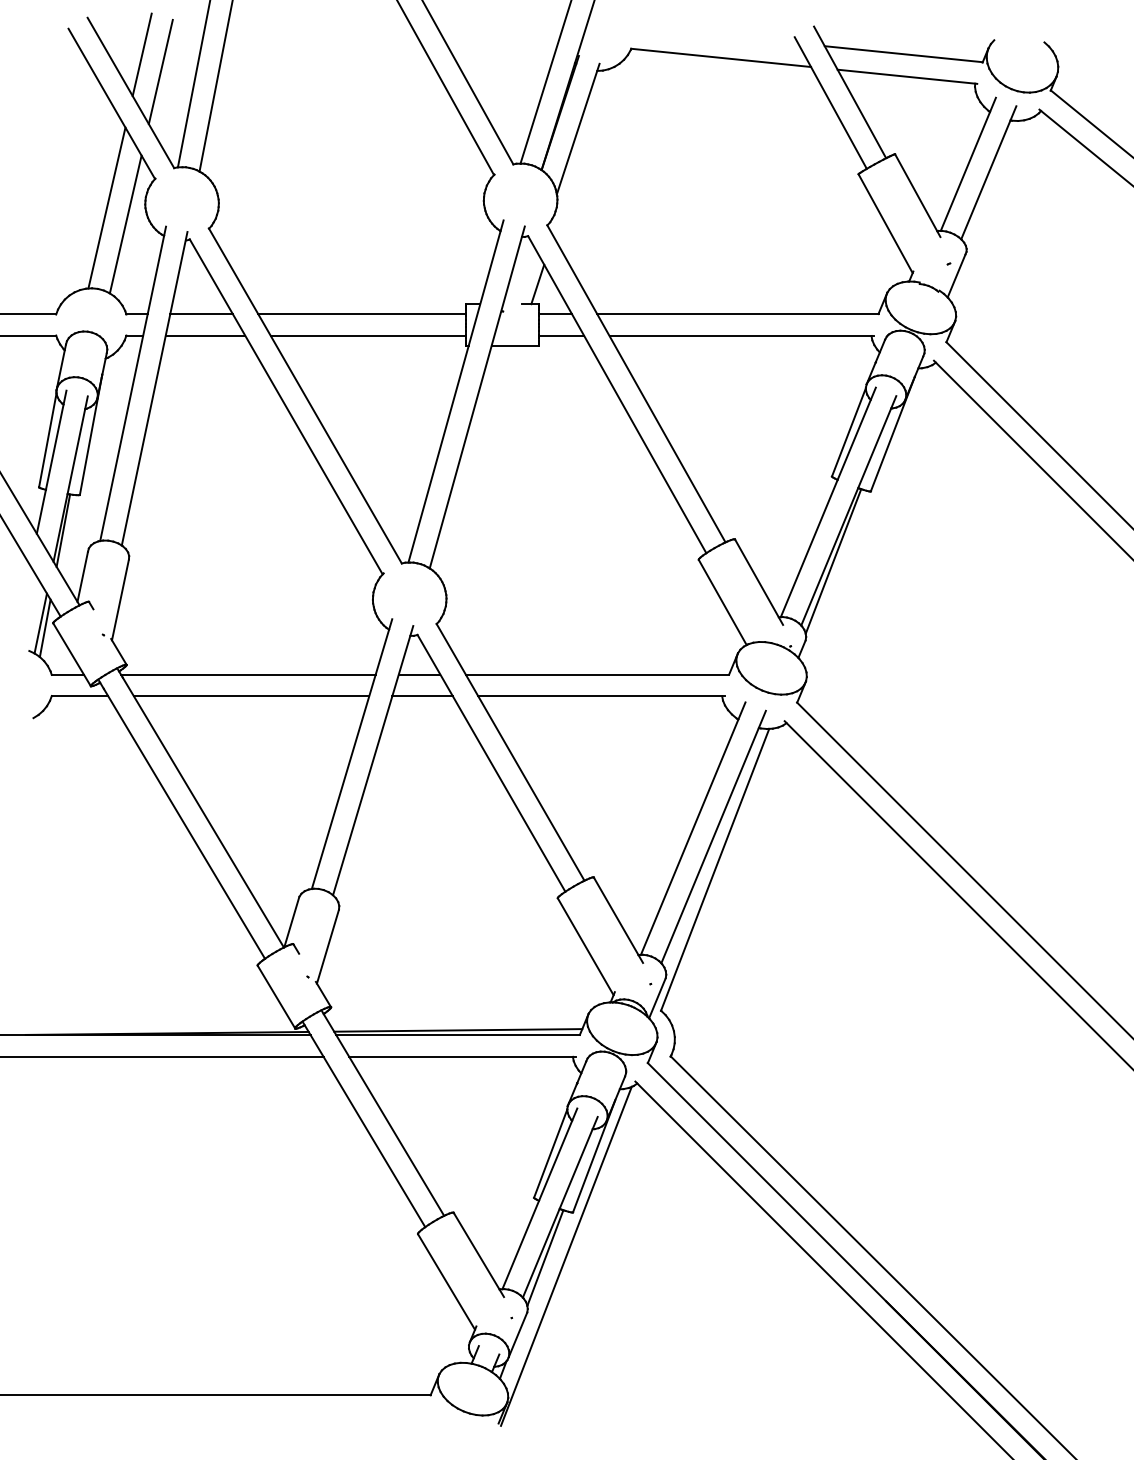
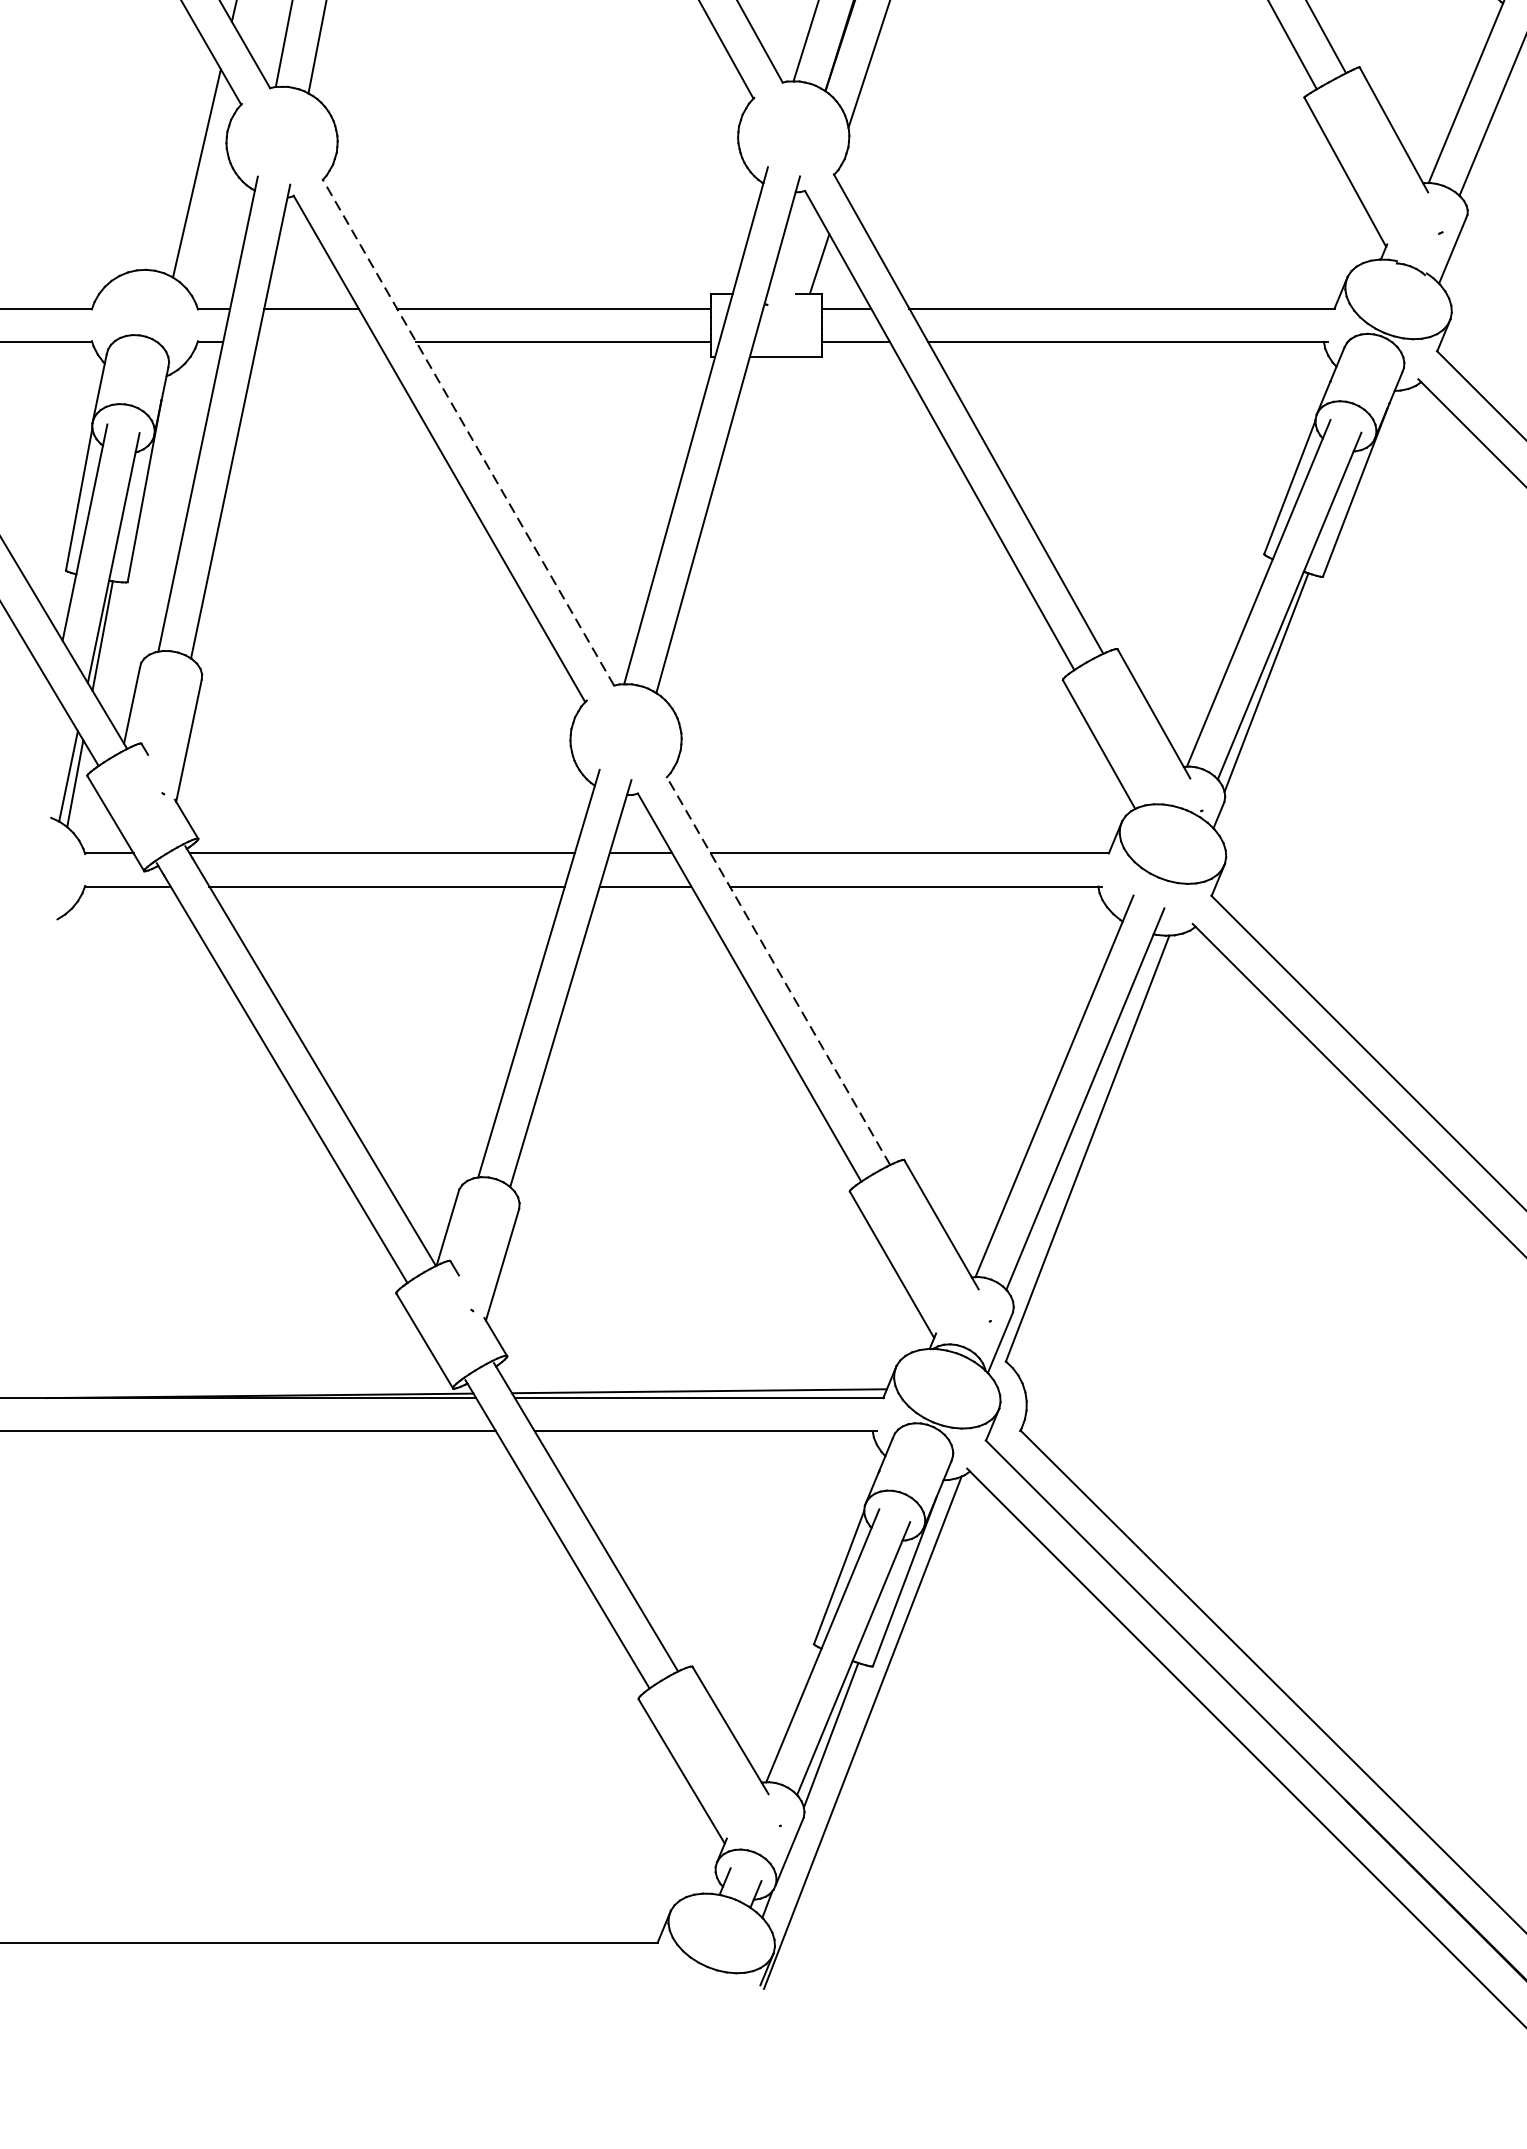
line: (106, 207) -> (167, 147), removed
line: (205, 336) -> (317, 342), removed
line: (305, 395) -> (468, 431), solid -> dashed
line: (510, 751) -> (778, 969), solid -> dashed

